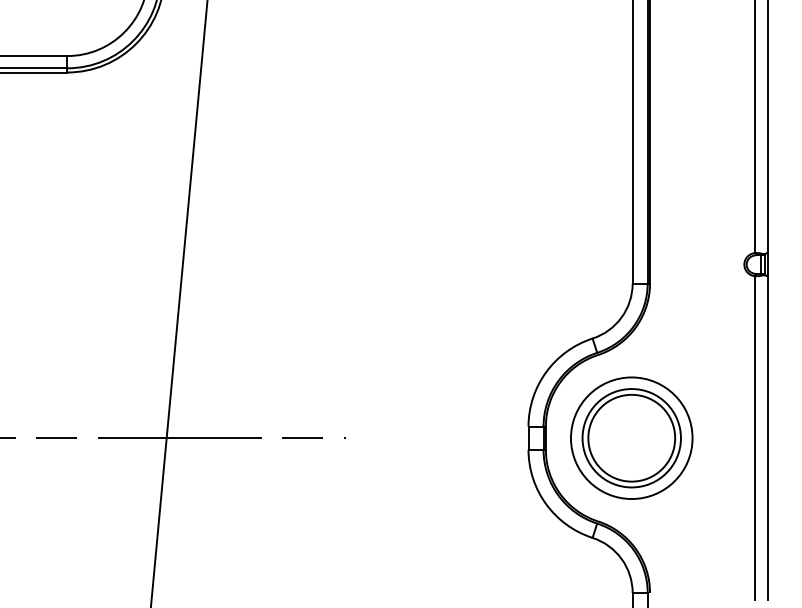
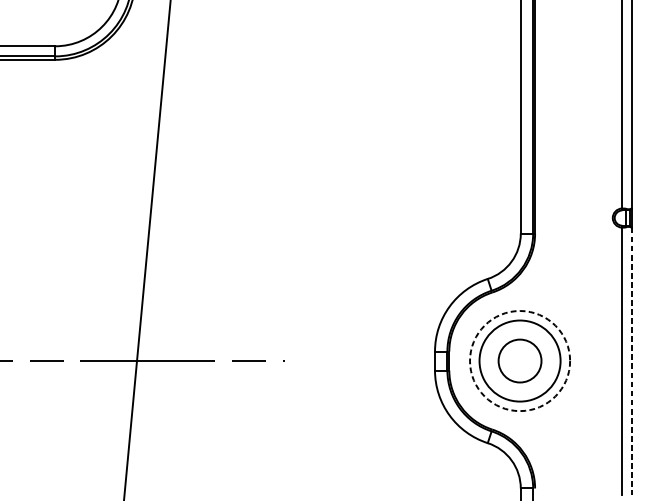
circle: (631, 437) -> (519, 360), size x0.6
circle: (631, 438) -> (519, 361), solid -> dashed
line: (767, 438) -> (631, 361), solid -> dashed

